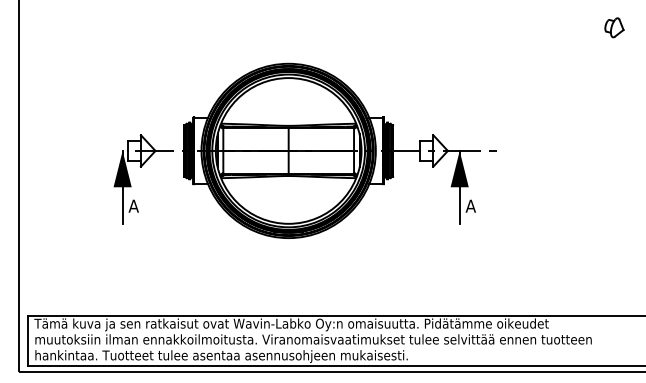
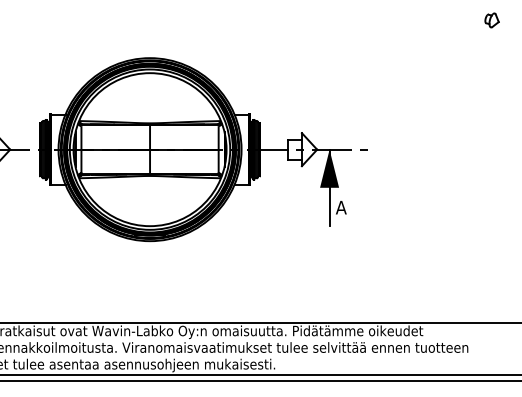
part: (614, 27) -> (492, 20), size x0.7

